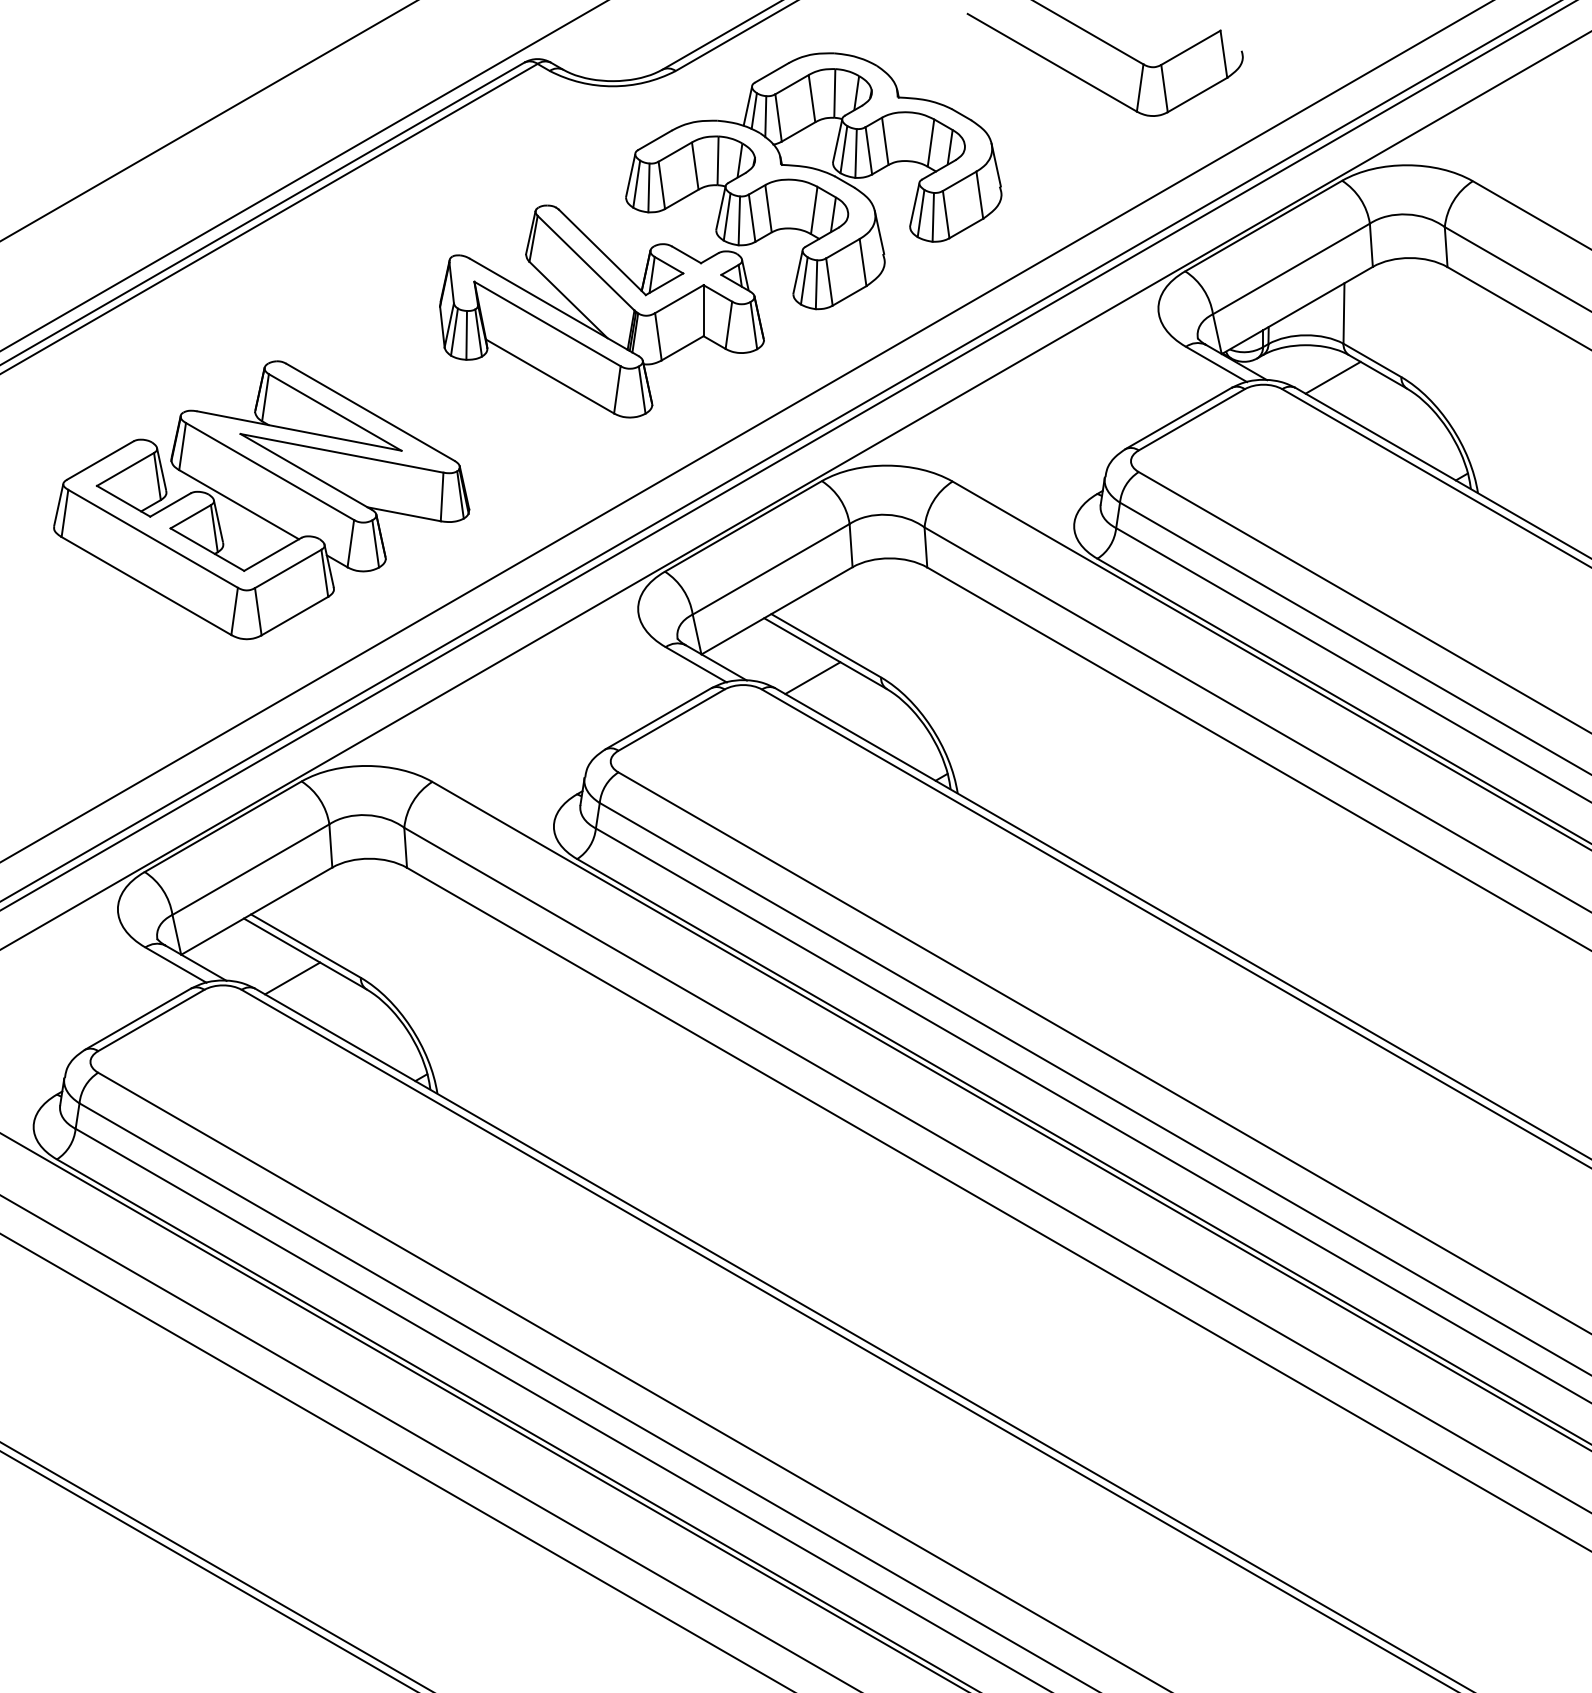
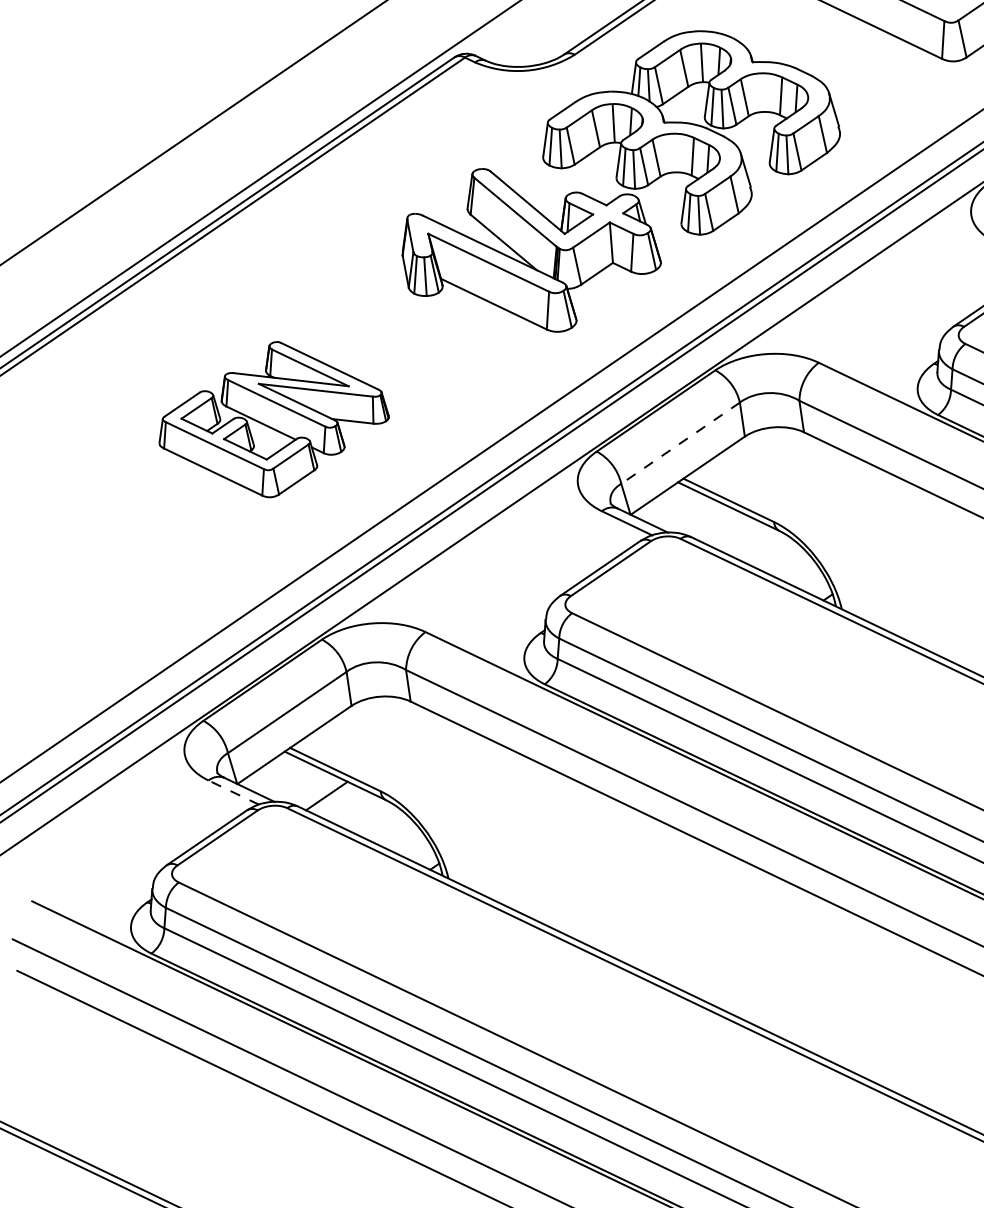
part: (261, 500) -> (273, 419), size x0.7
line: (771, 569) -> (680, 443), solid -> dashed
line: (812, 678) -> (719, 527), removed
line: (175, 964) -> (233, 792), solid -> dashed

